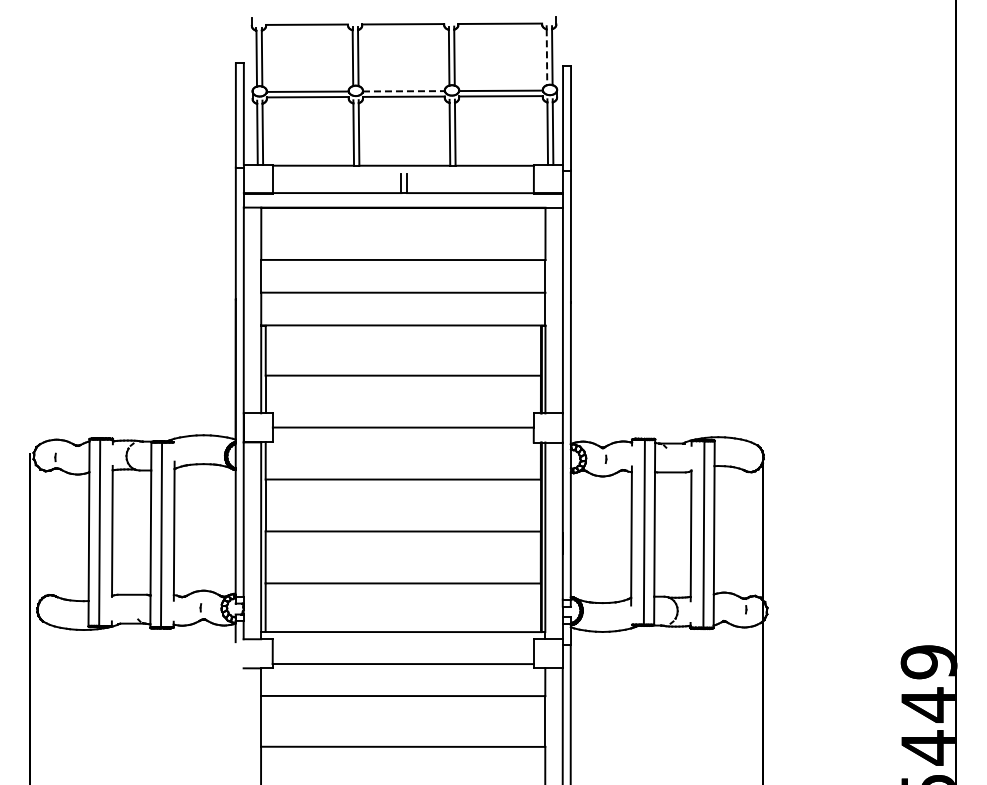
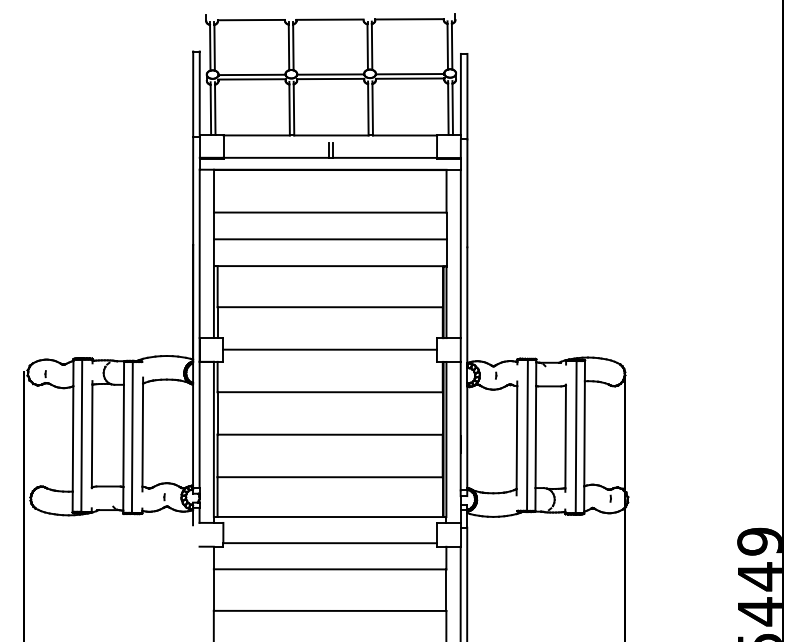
line: (546, 57) -> (447, 46), dashed -> solid
line: (403, 91) -> (330, 74), dashed -> solid

